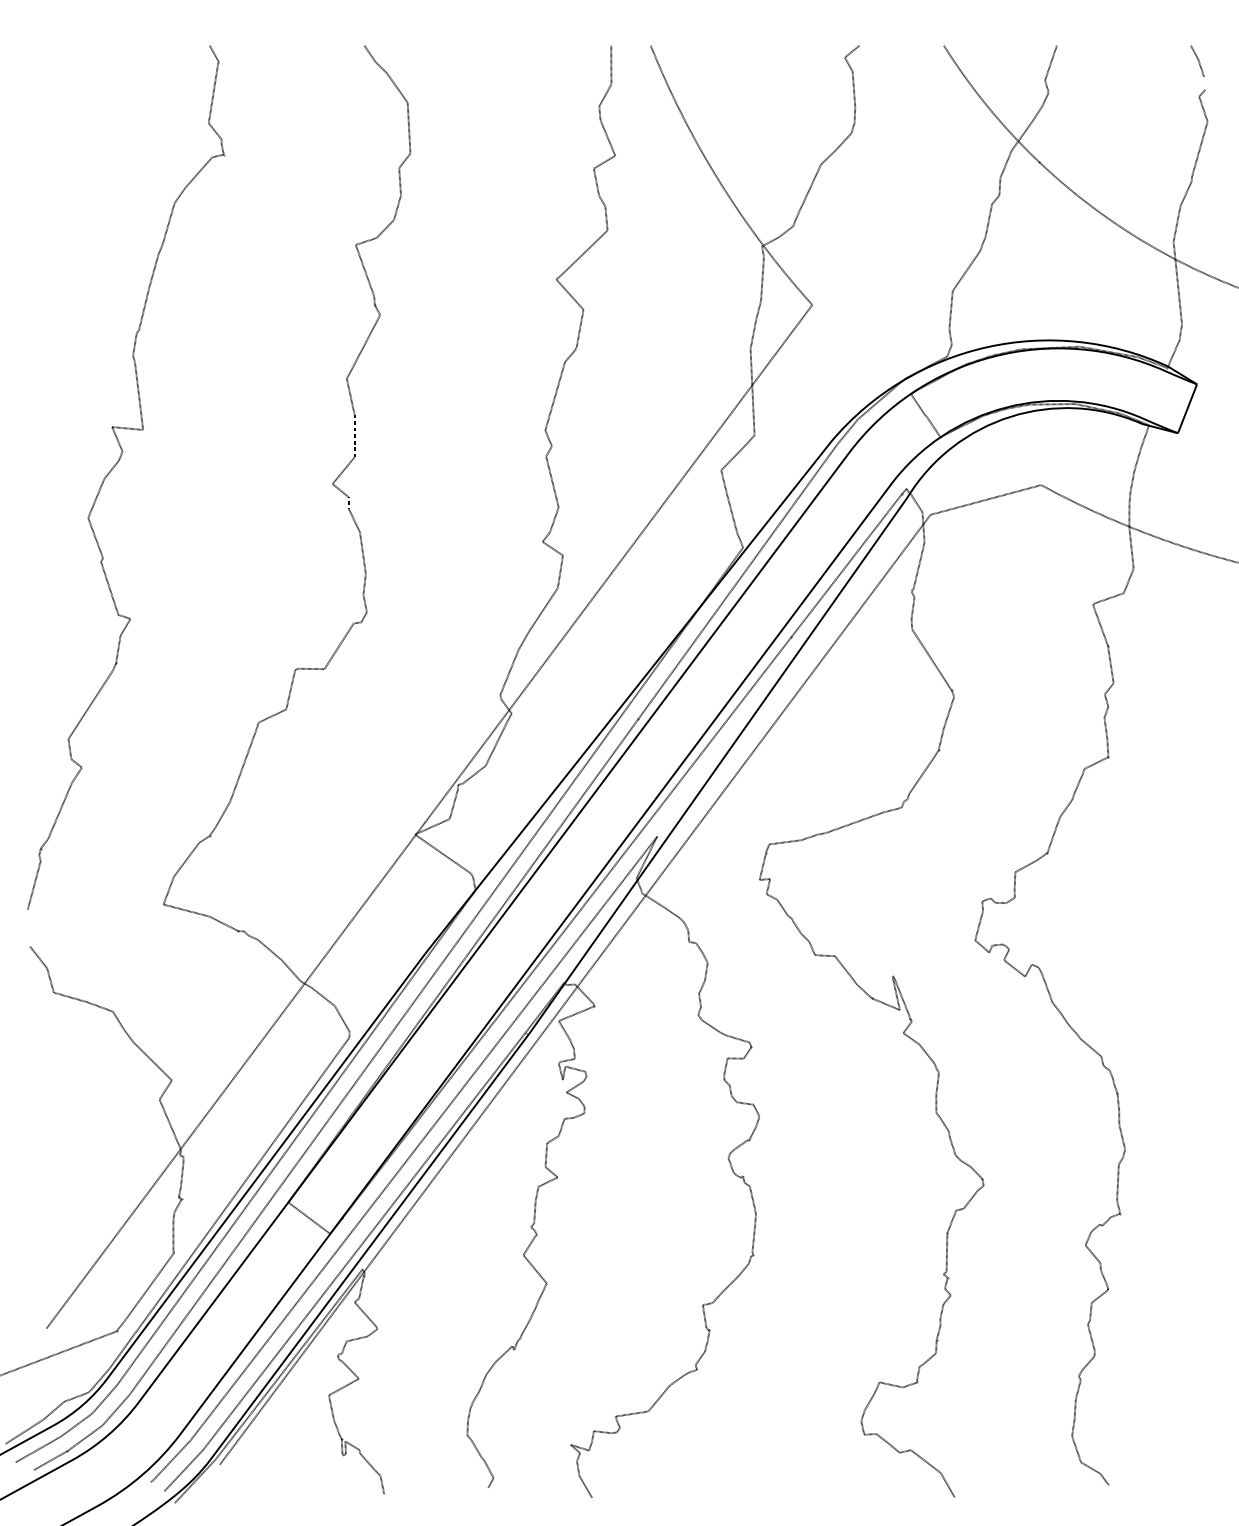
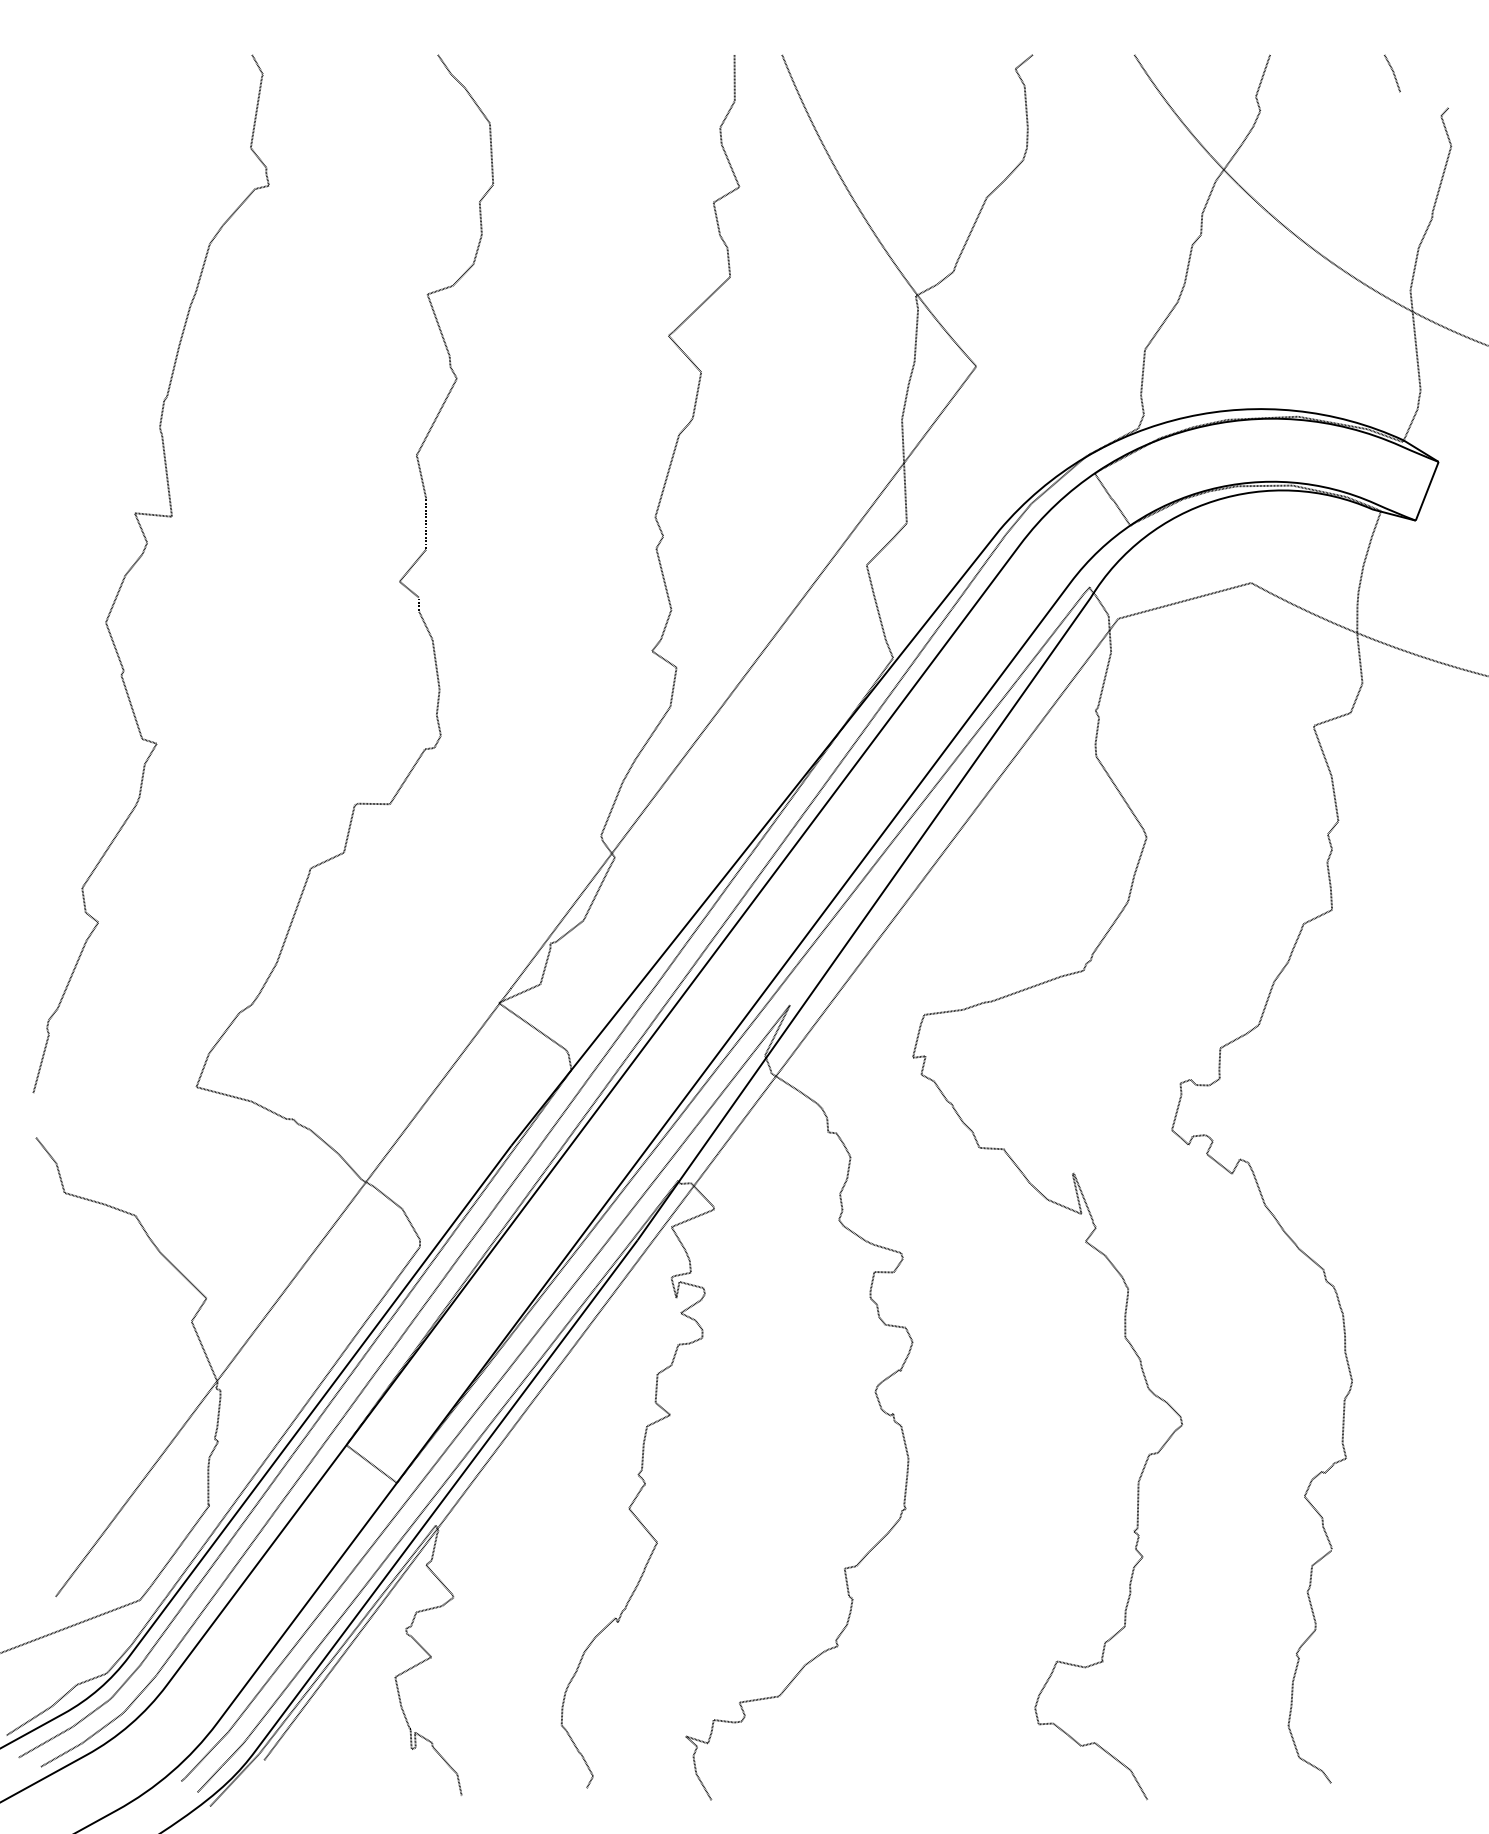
line: (1197, 60) -> (1392, 72), moved

